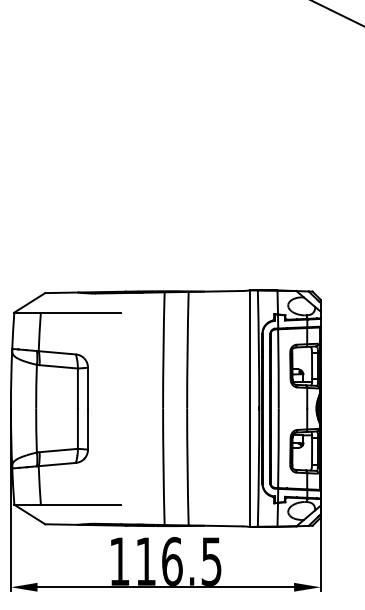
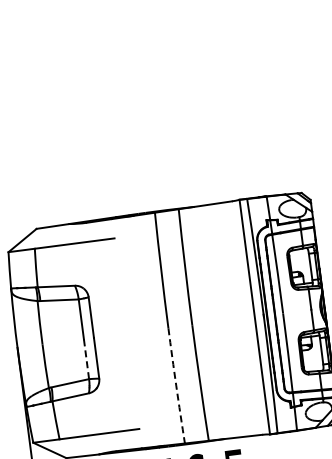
line: (77, 428) -> (86, 358), solid -> dashed
arc: (163, 466) -> (176, 385), solid -> dashed

